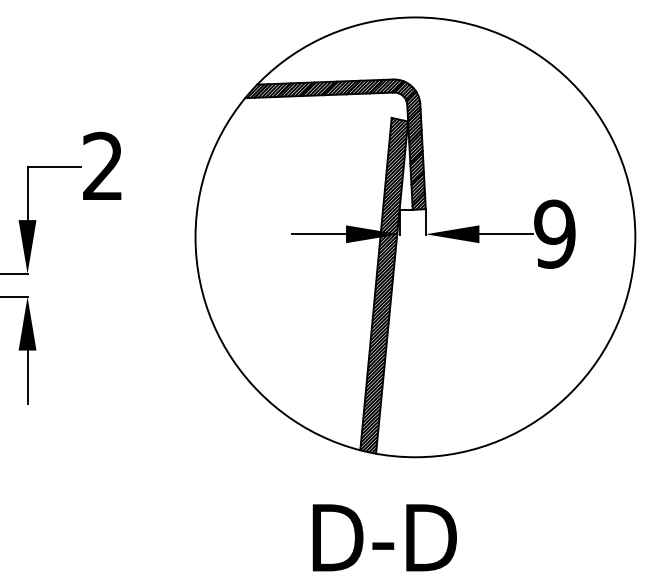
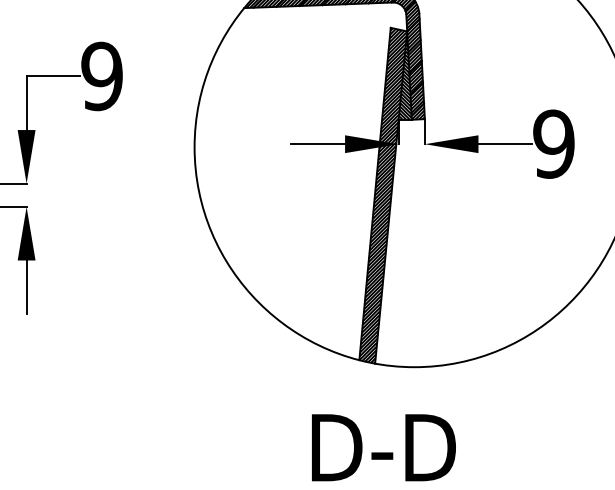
hatch: (405, 165) -> (404, 75), added
text: (102, 166) -> (101, 76), 2 -> 9

